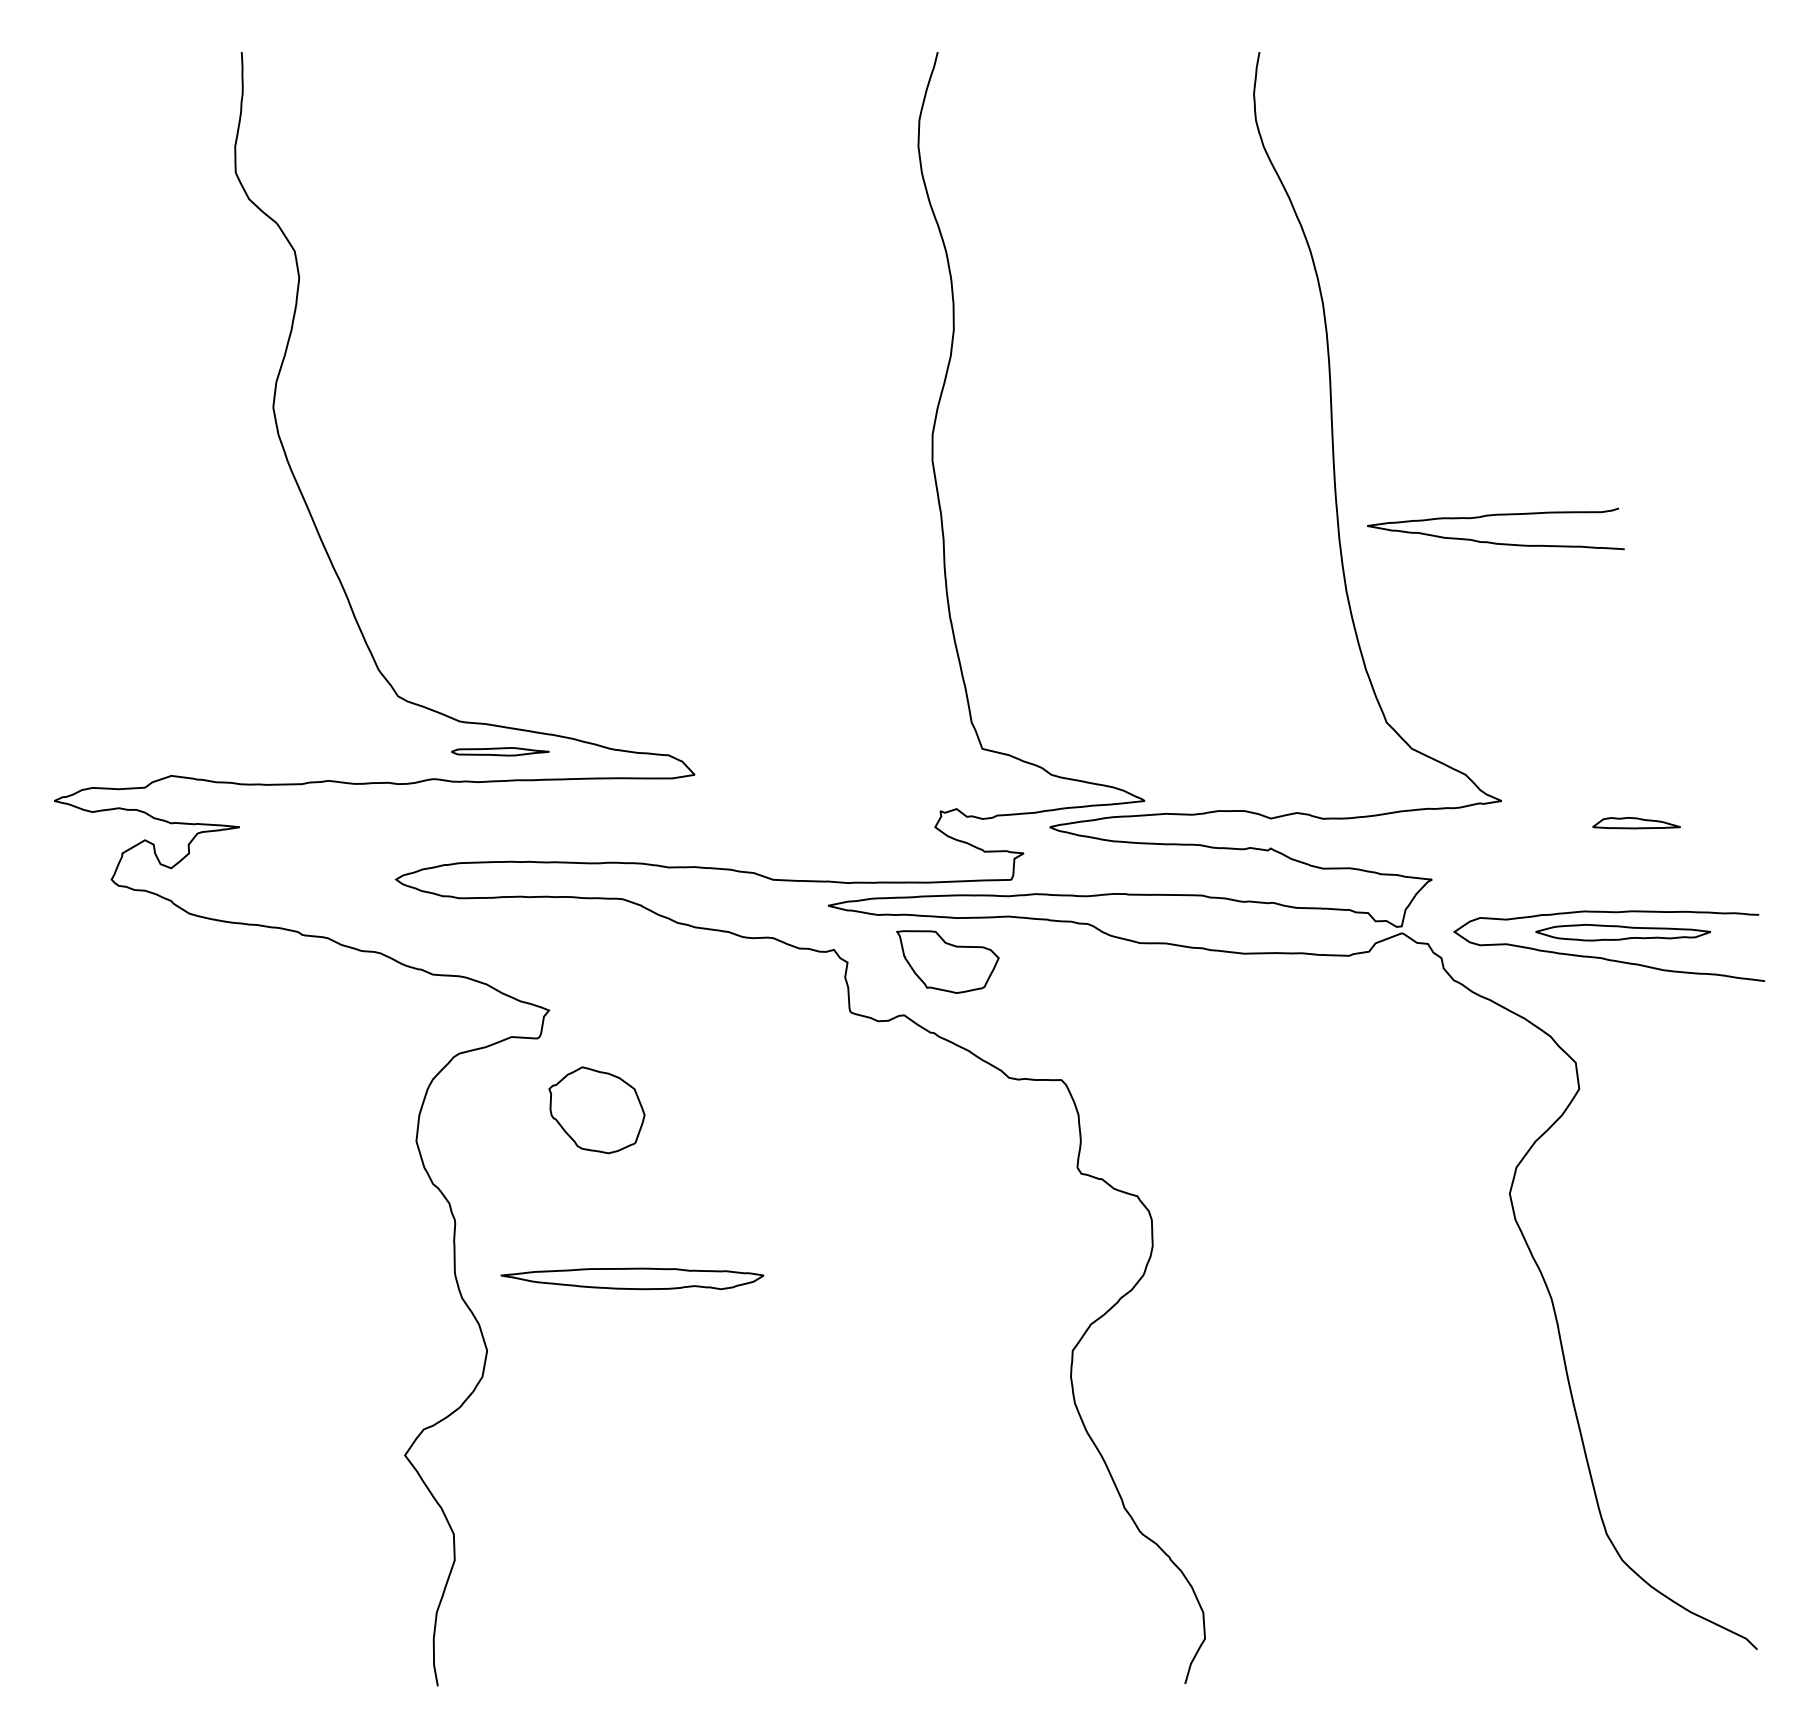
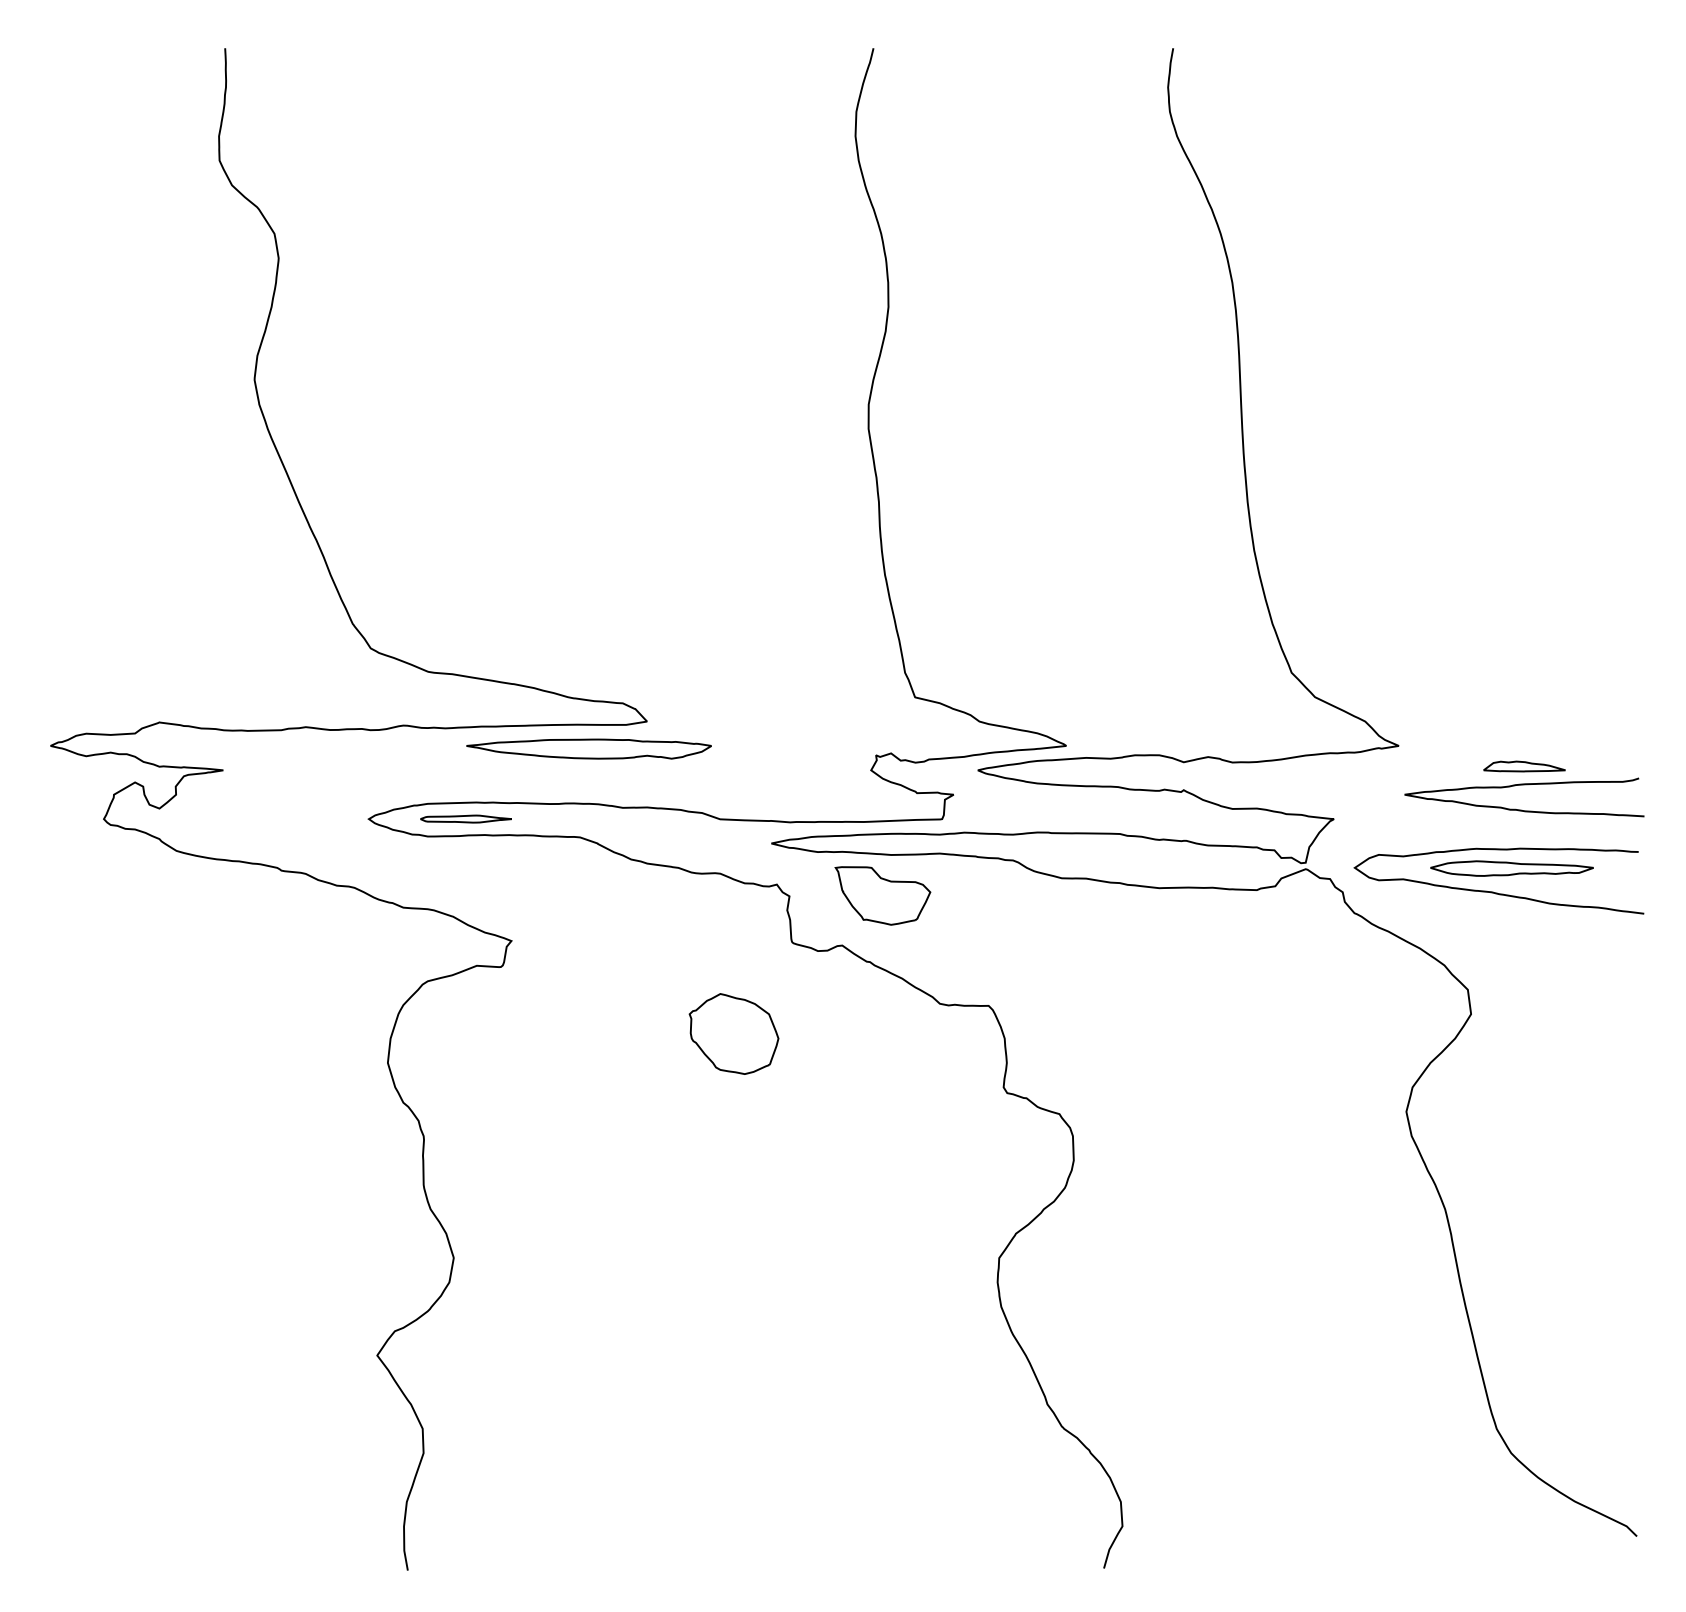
curve: (1495, 516) -> (1524, 785), moved
part: (499, 751) -> (465, 818), moved
part: (596, 1109) -> (733, 1033), moved
part: (631, 1278) -> (588, 748), moved

